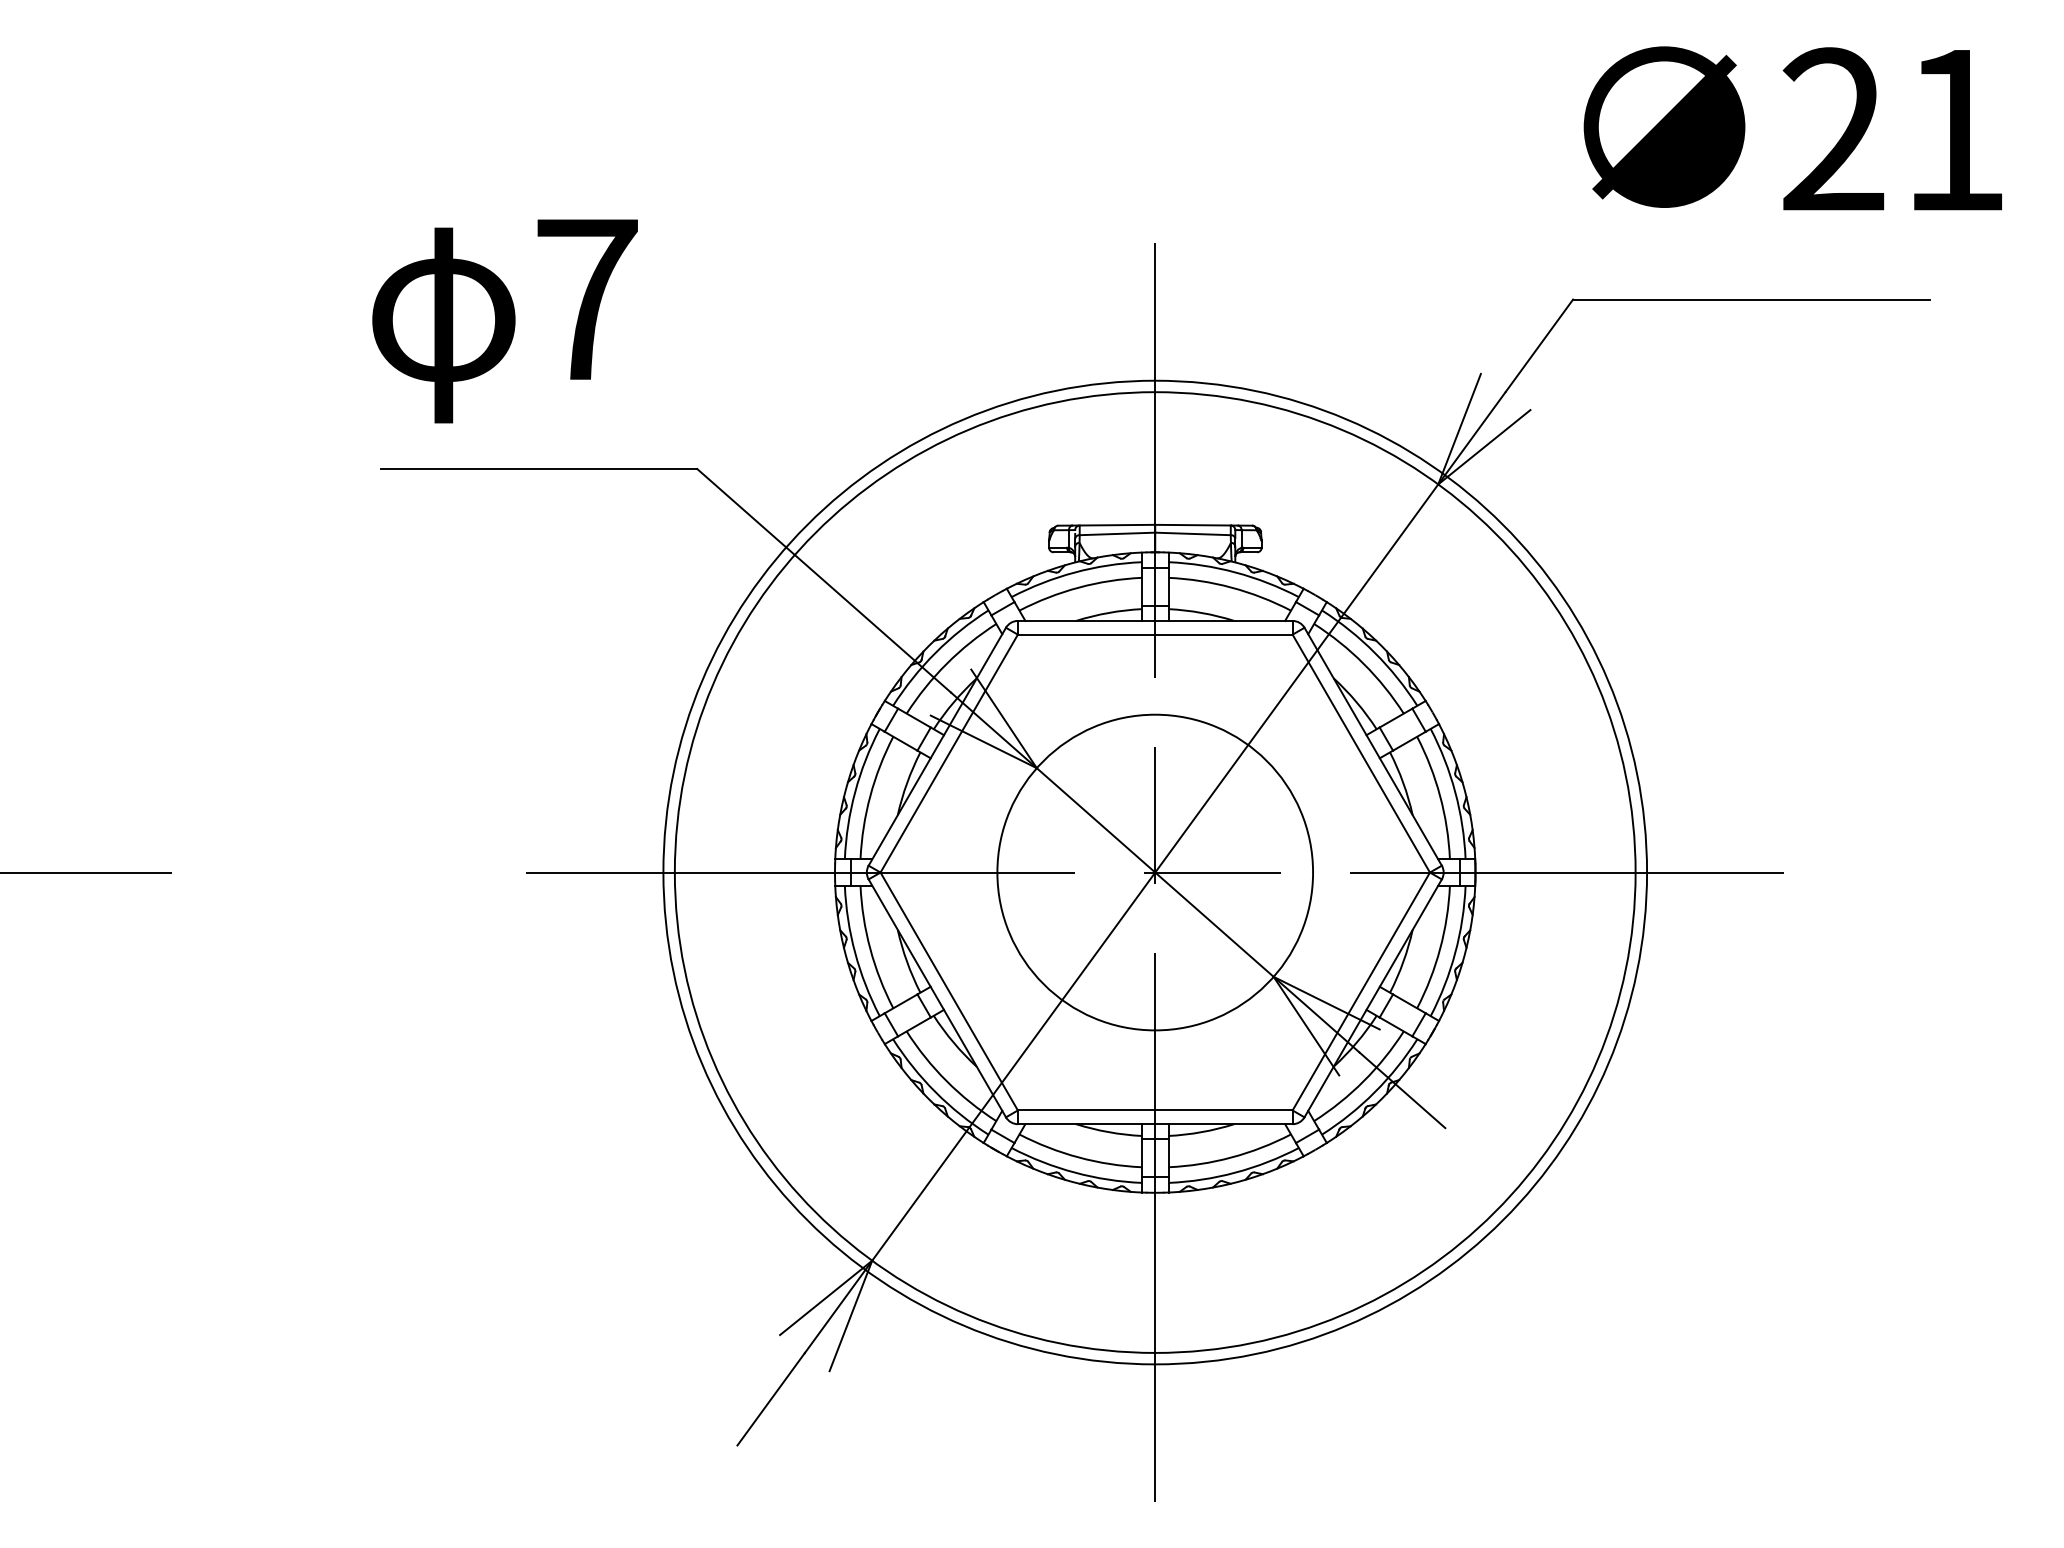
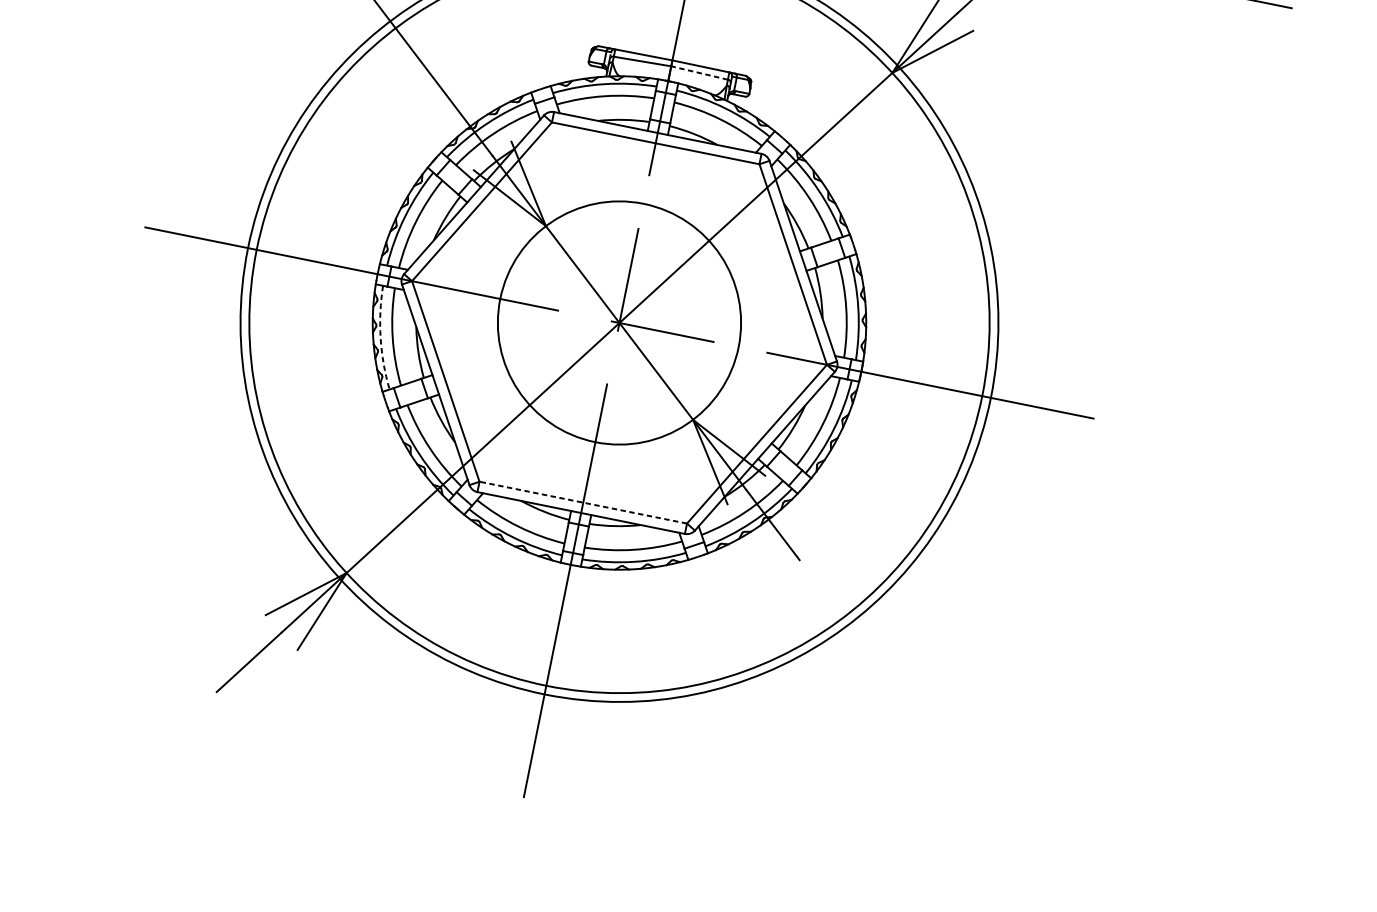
line: (1193, 533) -> (700, 72), solid -> dashed
arc: (855, 952) -> (380, 337), solid -> dashed
line: (1154, 1110) -> (582, 502), solid -> dashed

